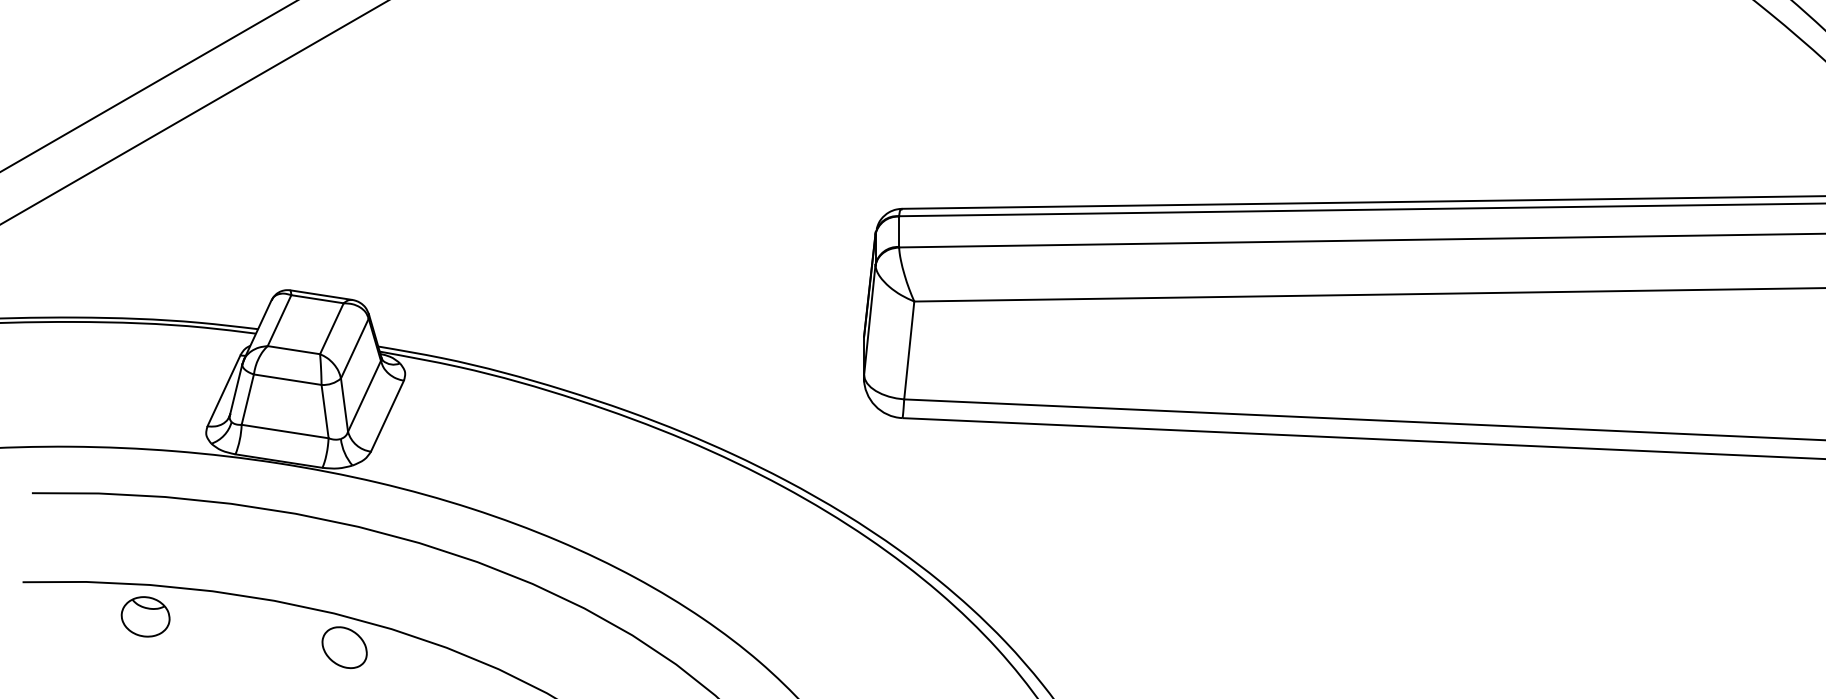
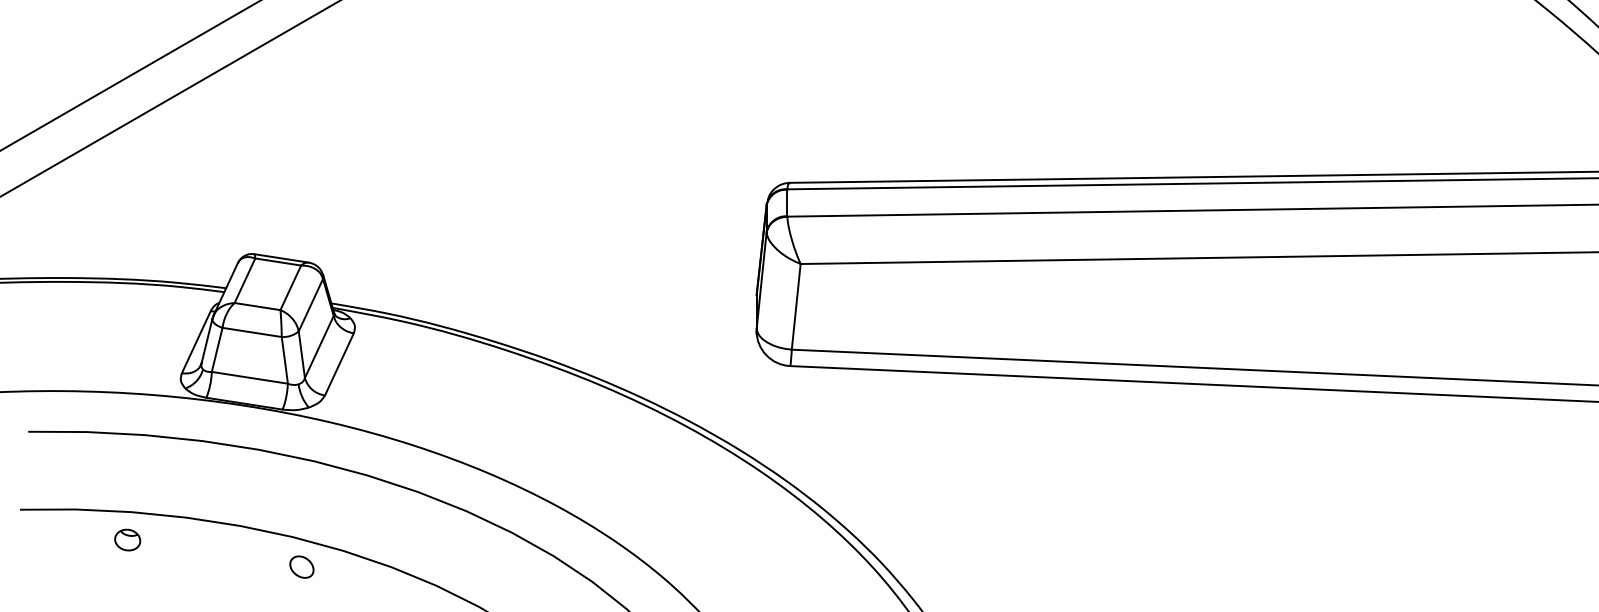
part: (145, 616) -> (127, 539), size x0.6
part: (344, 647) -> (301, 566), size x0.6

